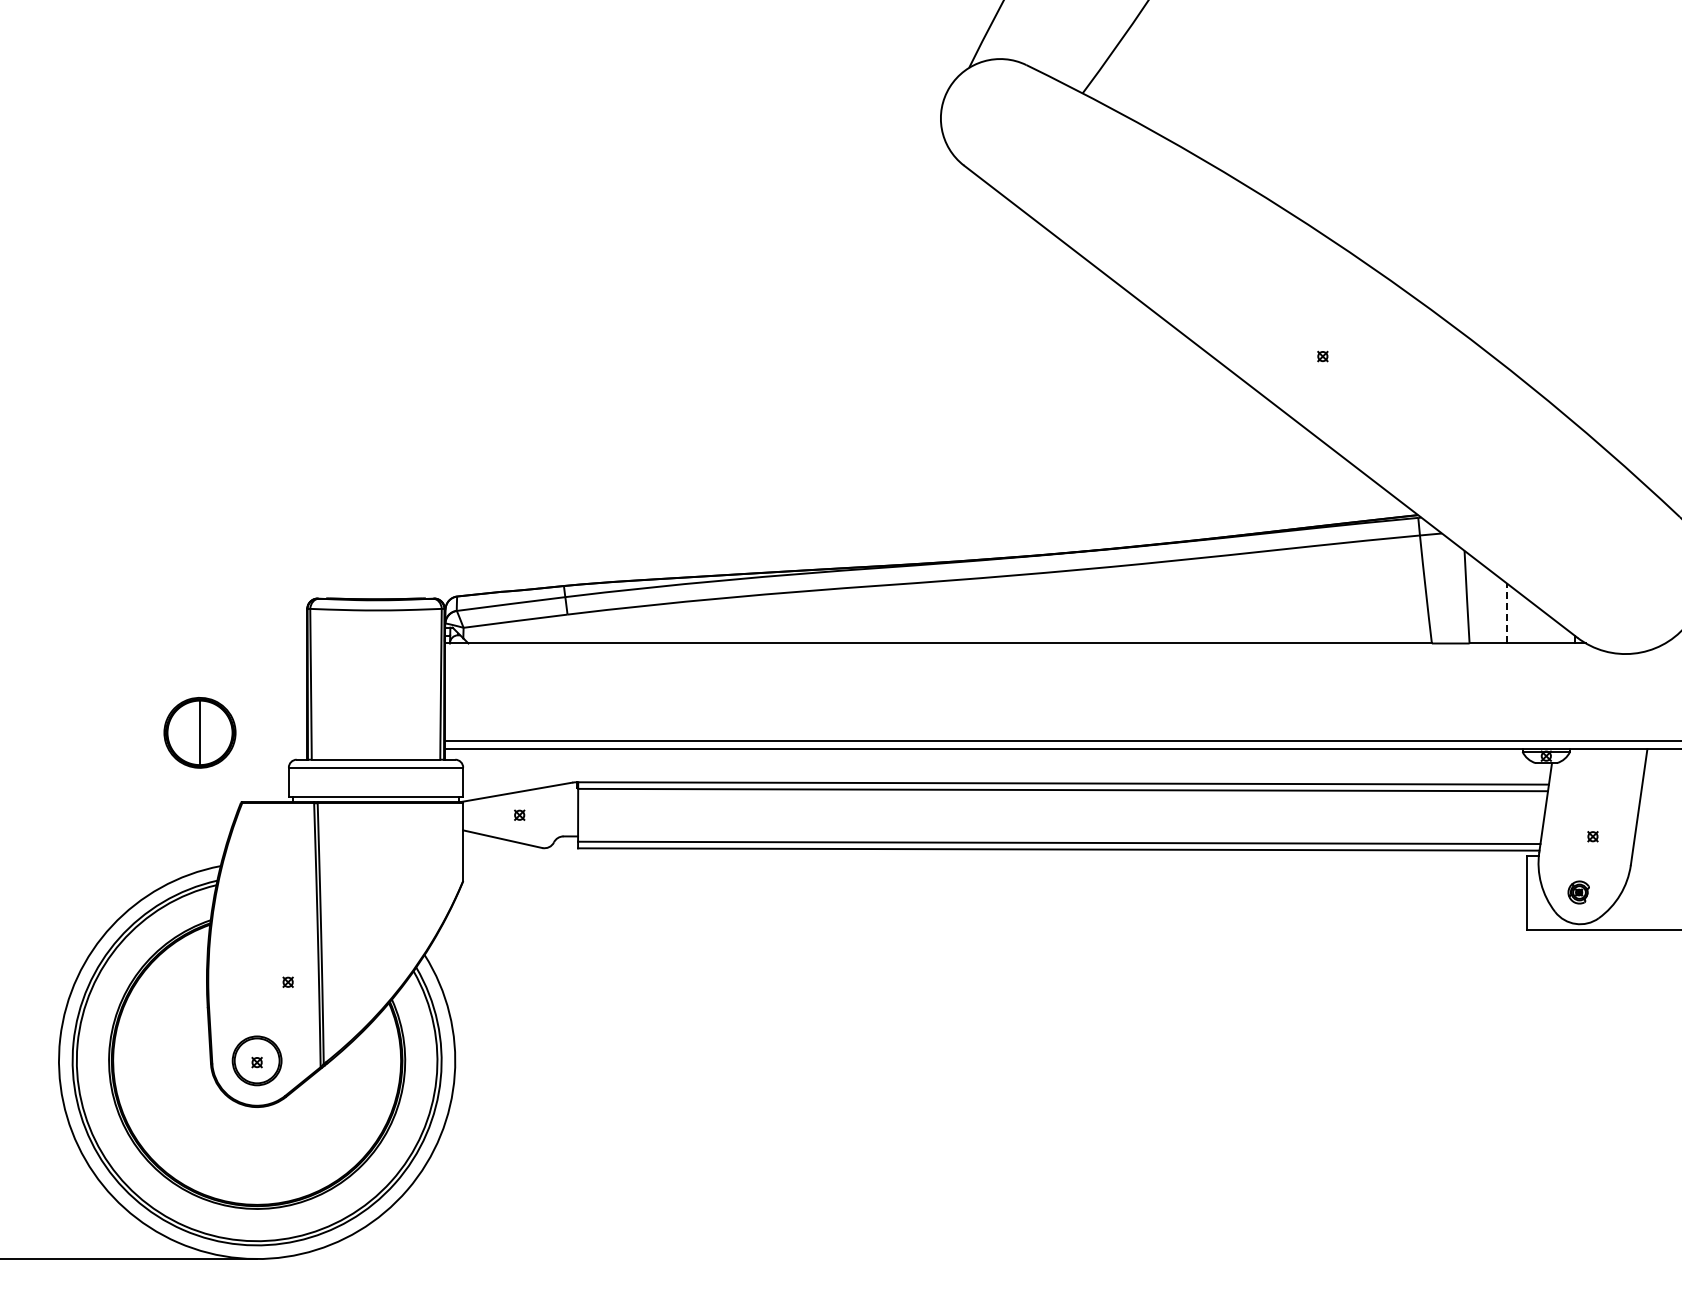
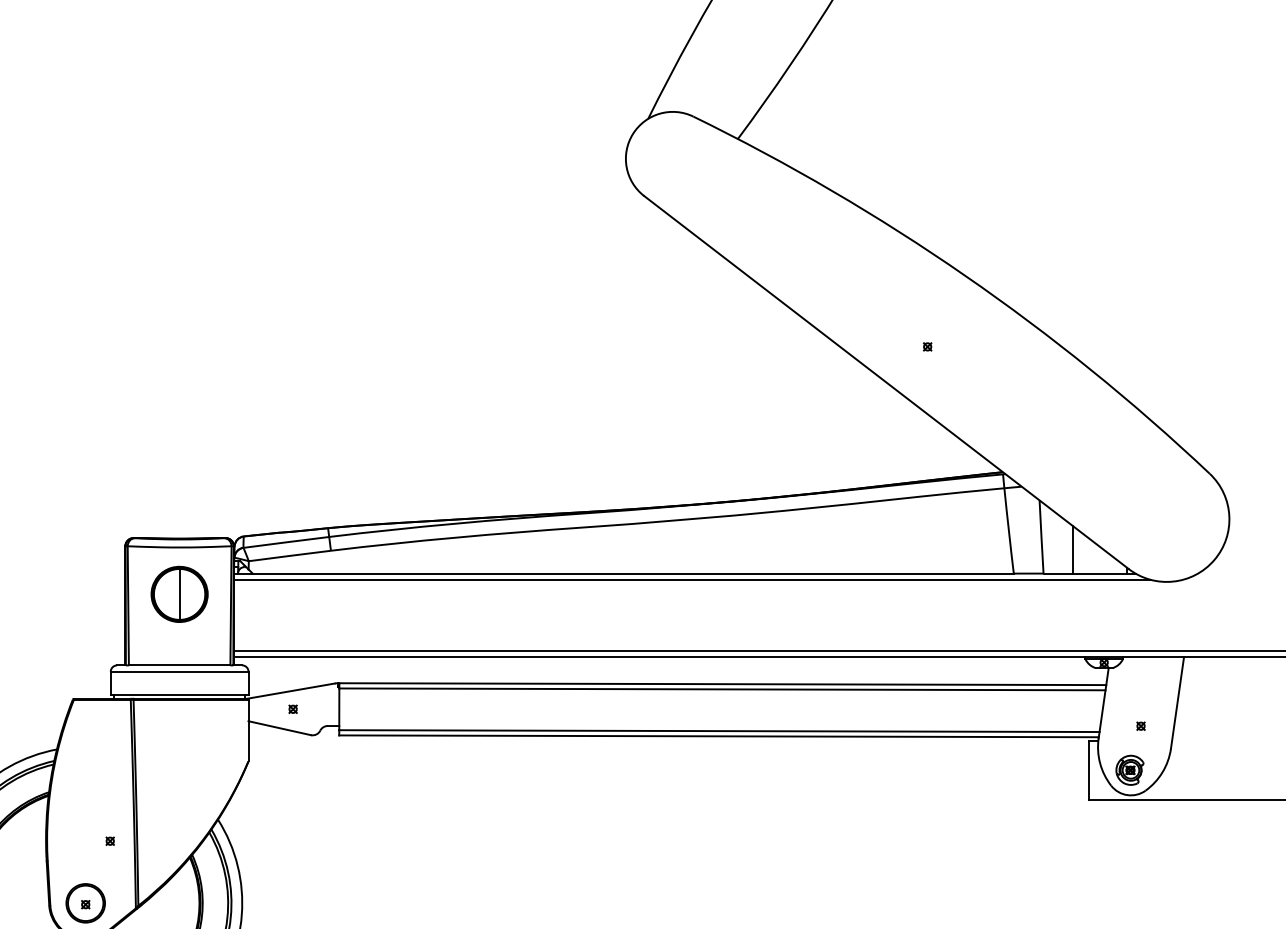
line: (1506, 612) -> (1072, 549), dashed -> solid
line: (1024, 651) -> (691, 579), added
part: (199, 732) -> (179, 594), moved
part: (1578, 892) -> (1129, 770), size x1.67

